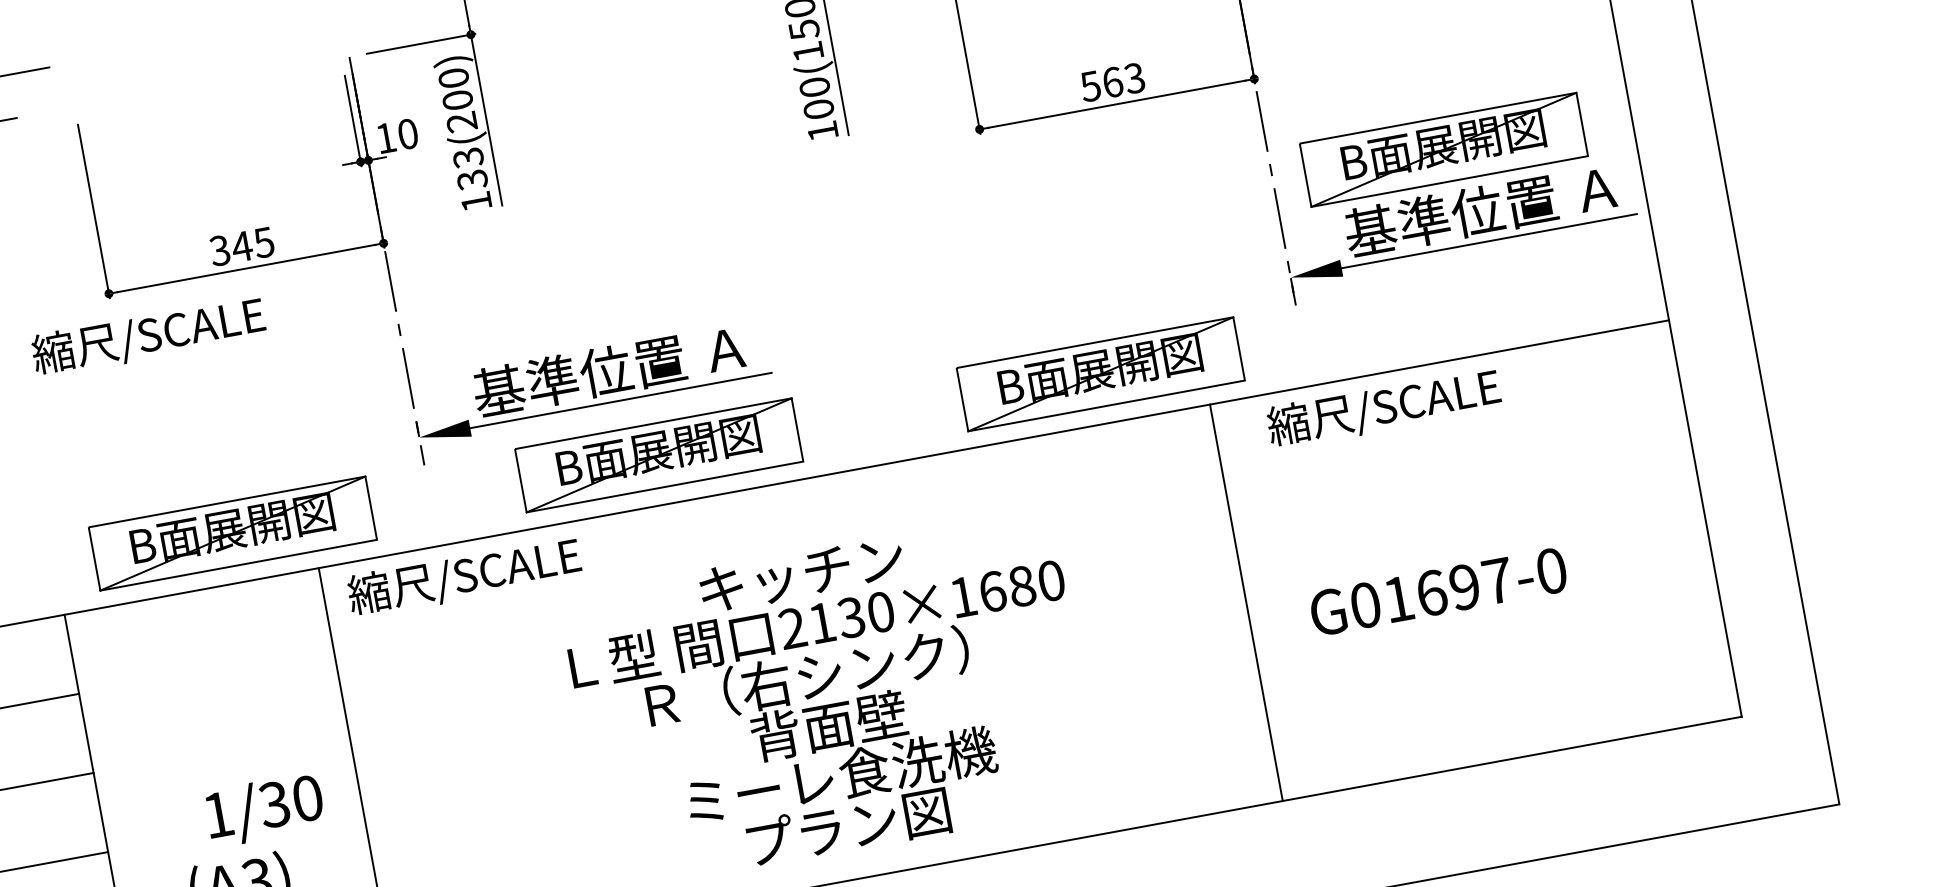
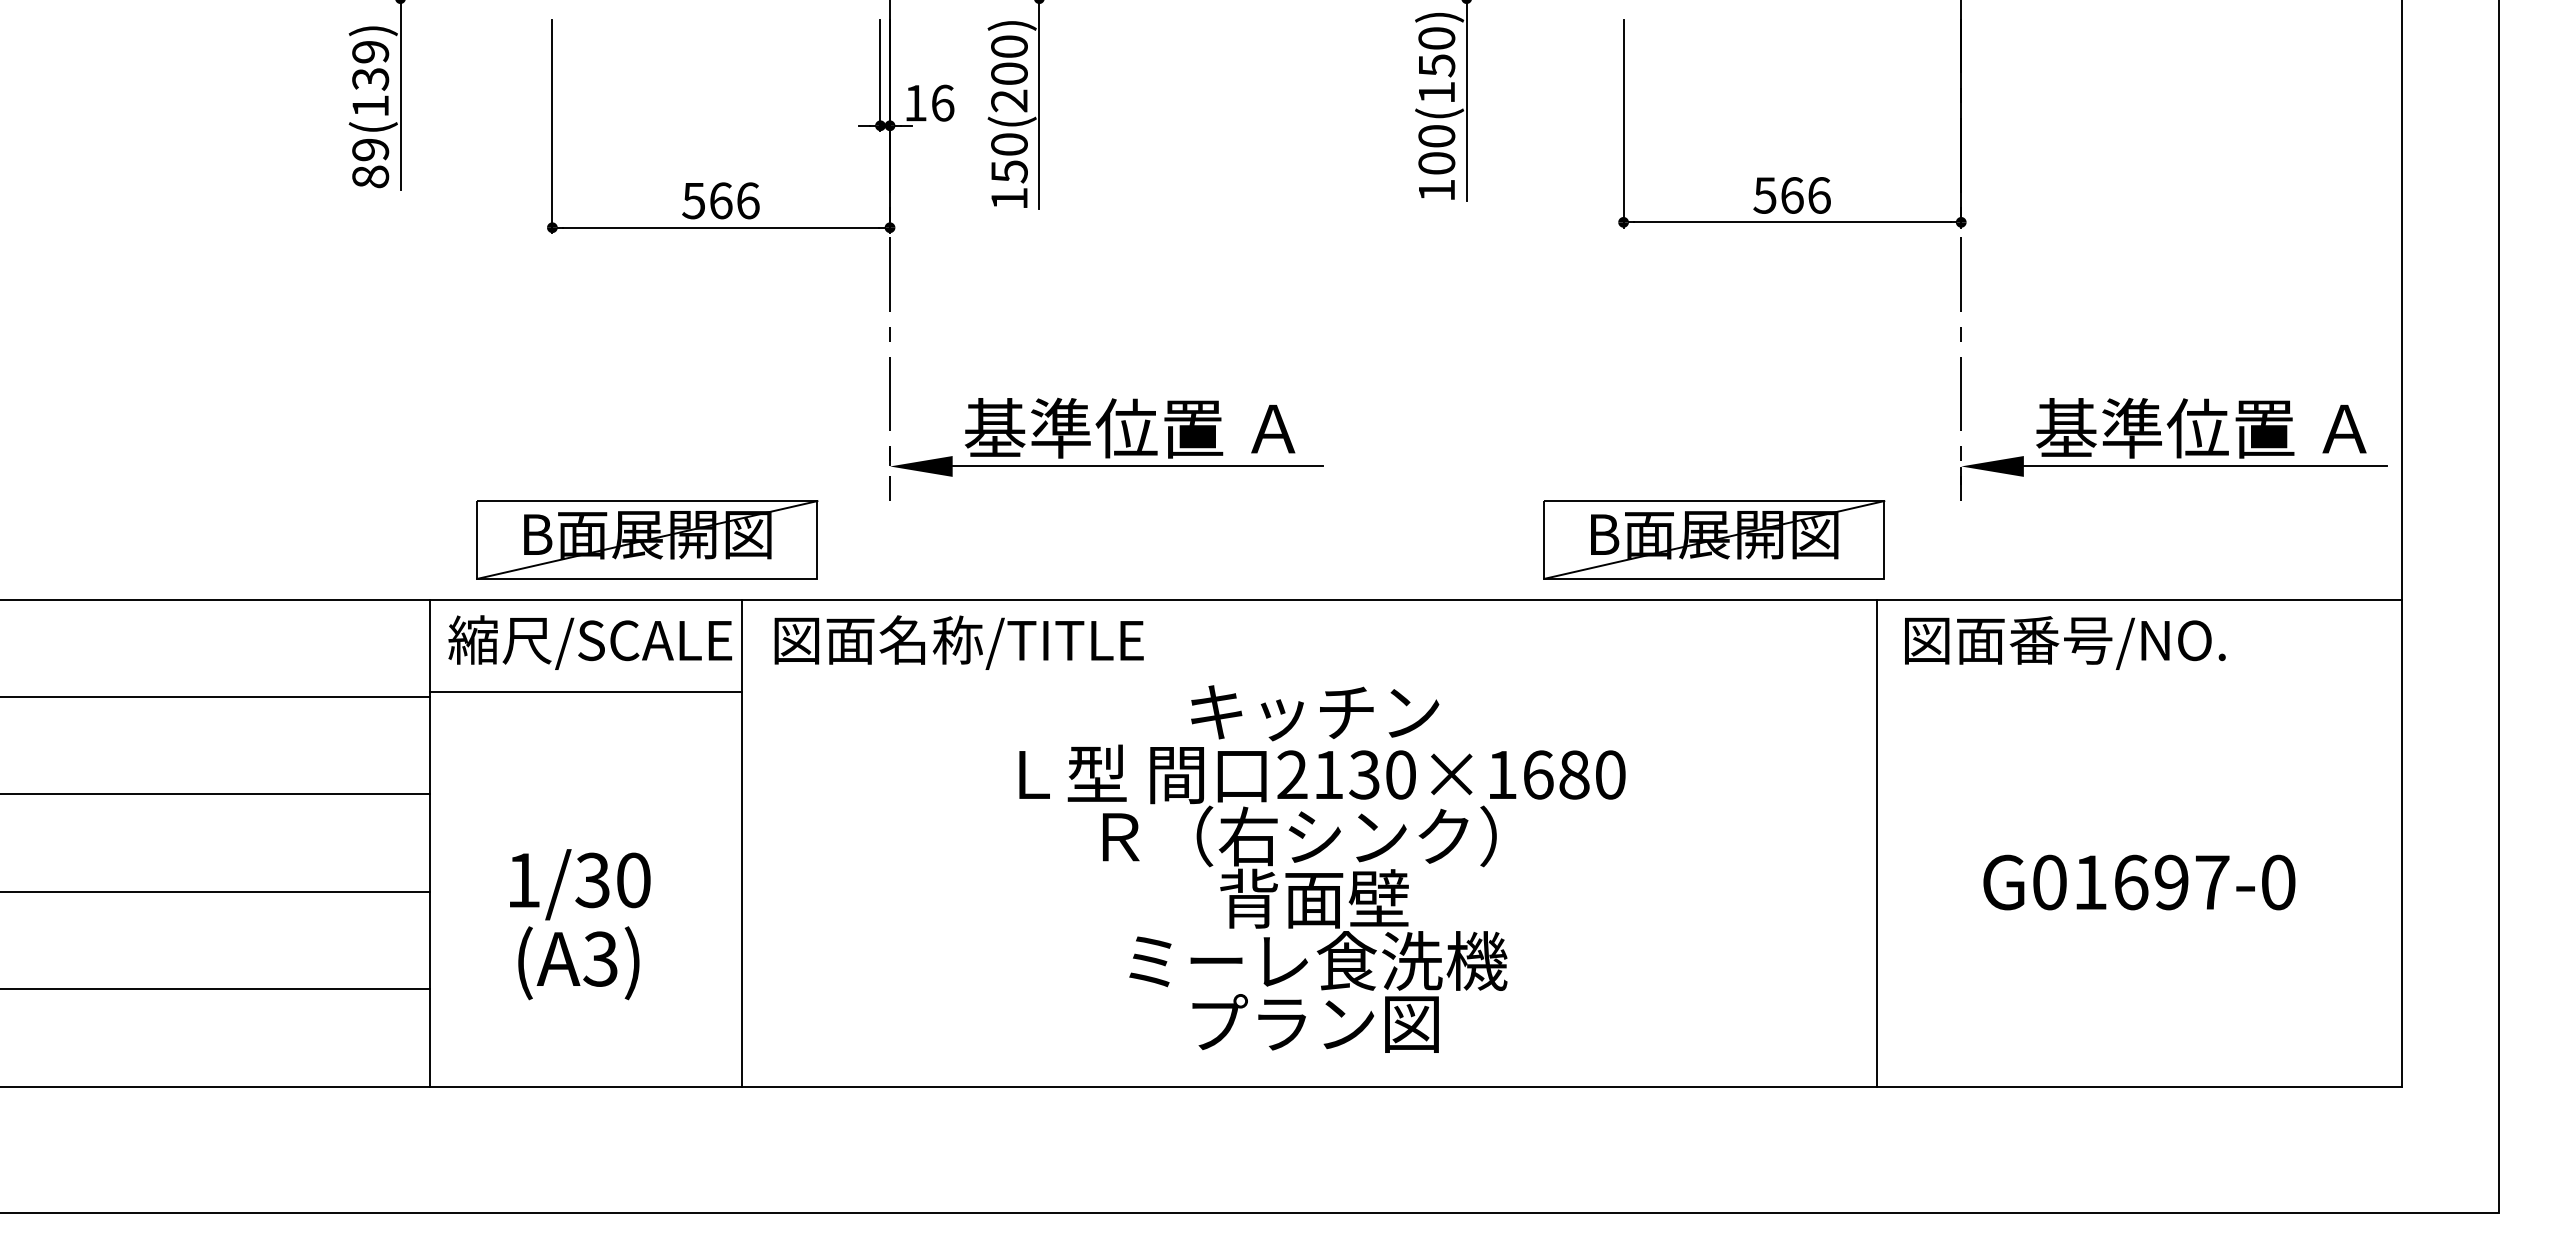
text: (1134, 78) -> (1818, 195), 563 -> 566
text: (408, 133) -> (943, 102), 10 -> 16
part: (1444, 149) -> (2171, 347), removed
text: (470, 169) -> (1009, 158), 133(200) -> 150(200)
text: (241, 246) -> (720, 200), 345 -> 566
text: (148, 336) -> (590, 642), moved
text: (1400, 405) -> (2063, 642), 縮尺/SCALE -> 図面番号/NO.
part: (659, 454) -> (1171, 539), removed
text: (500, 570) -> (957, 642), 縮尺/SCALE -> 図面名称/TITLE
text: (1438, 591) -> (2139, 882), moved
line: (1246, 602) -> (1876, 843), moved
line: (205, 666) -> (585, 691), added
text: (265, 809) -> (580, 884), moved

